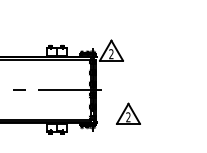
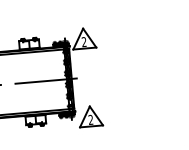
part: (128, 113) -> (90, 116), moved

